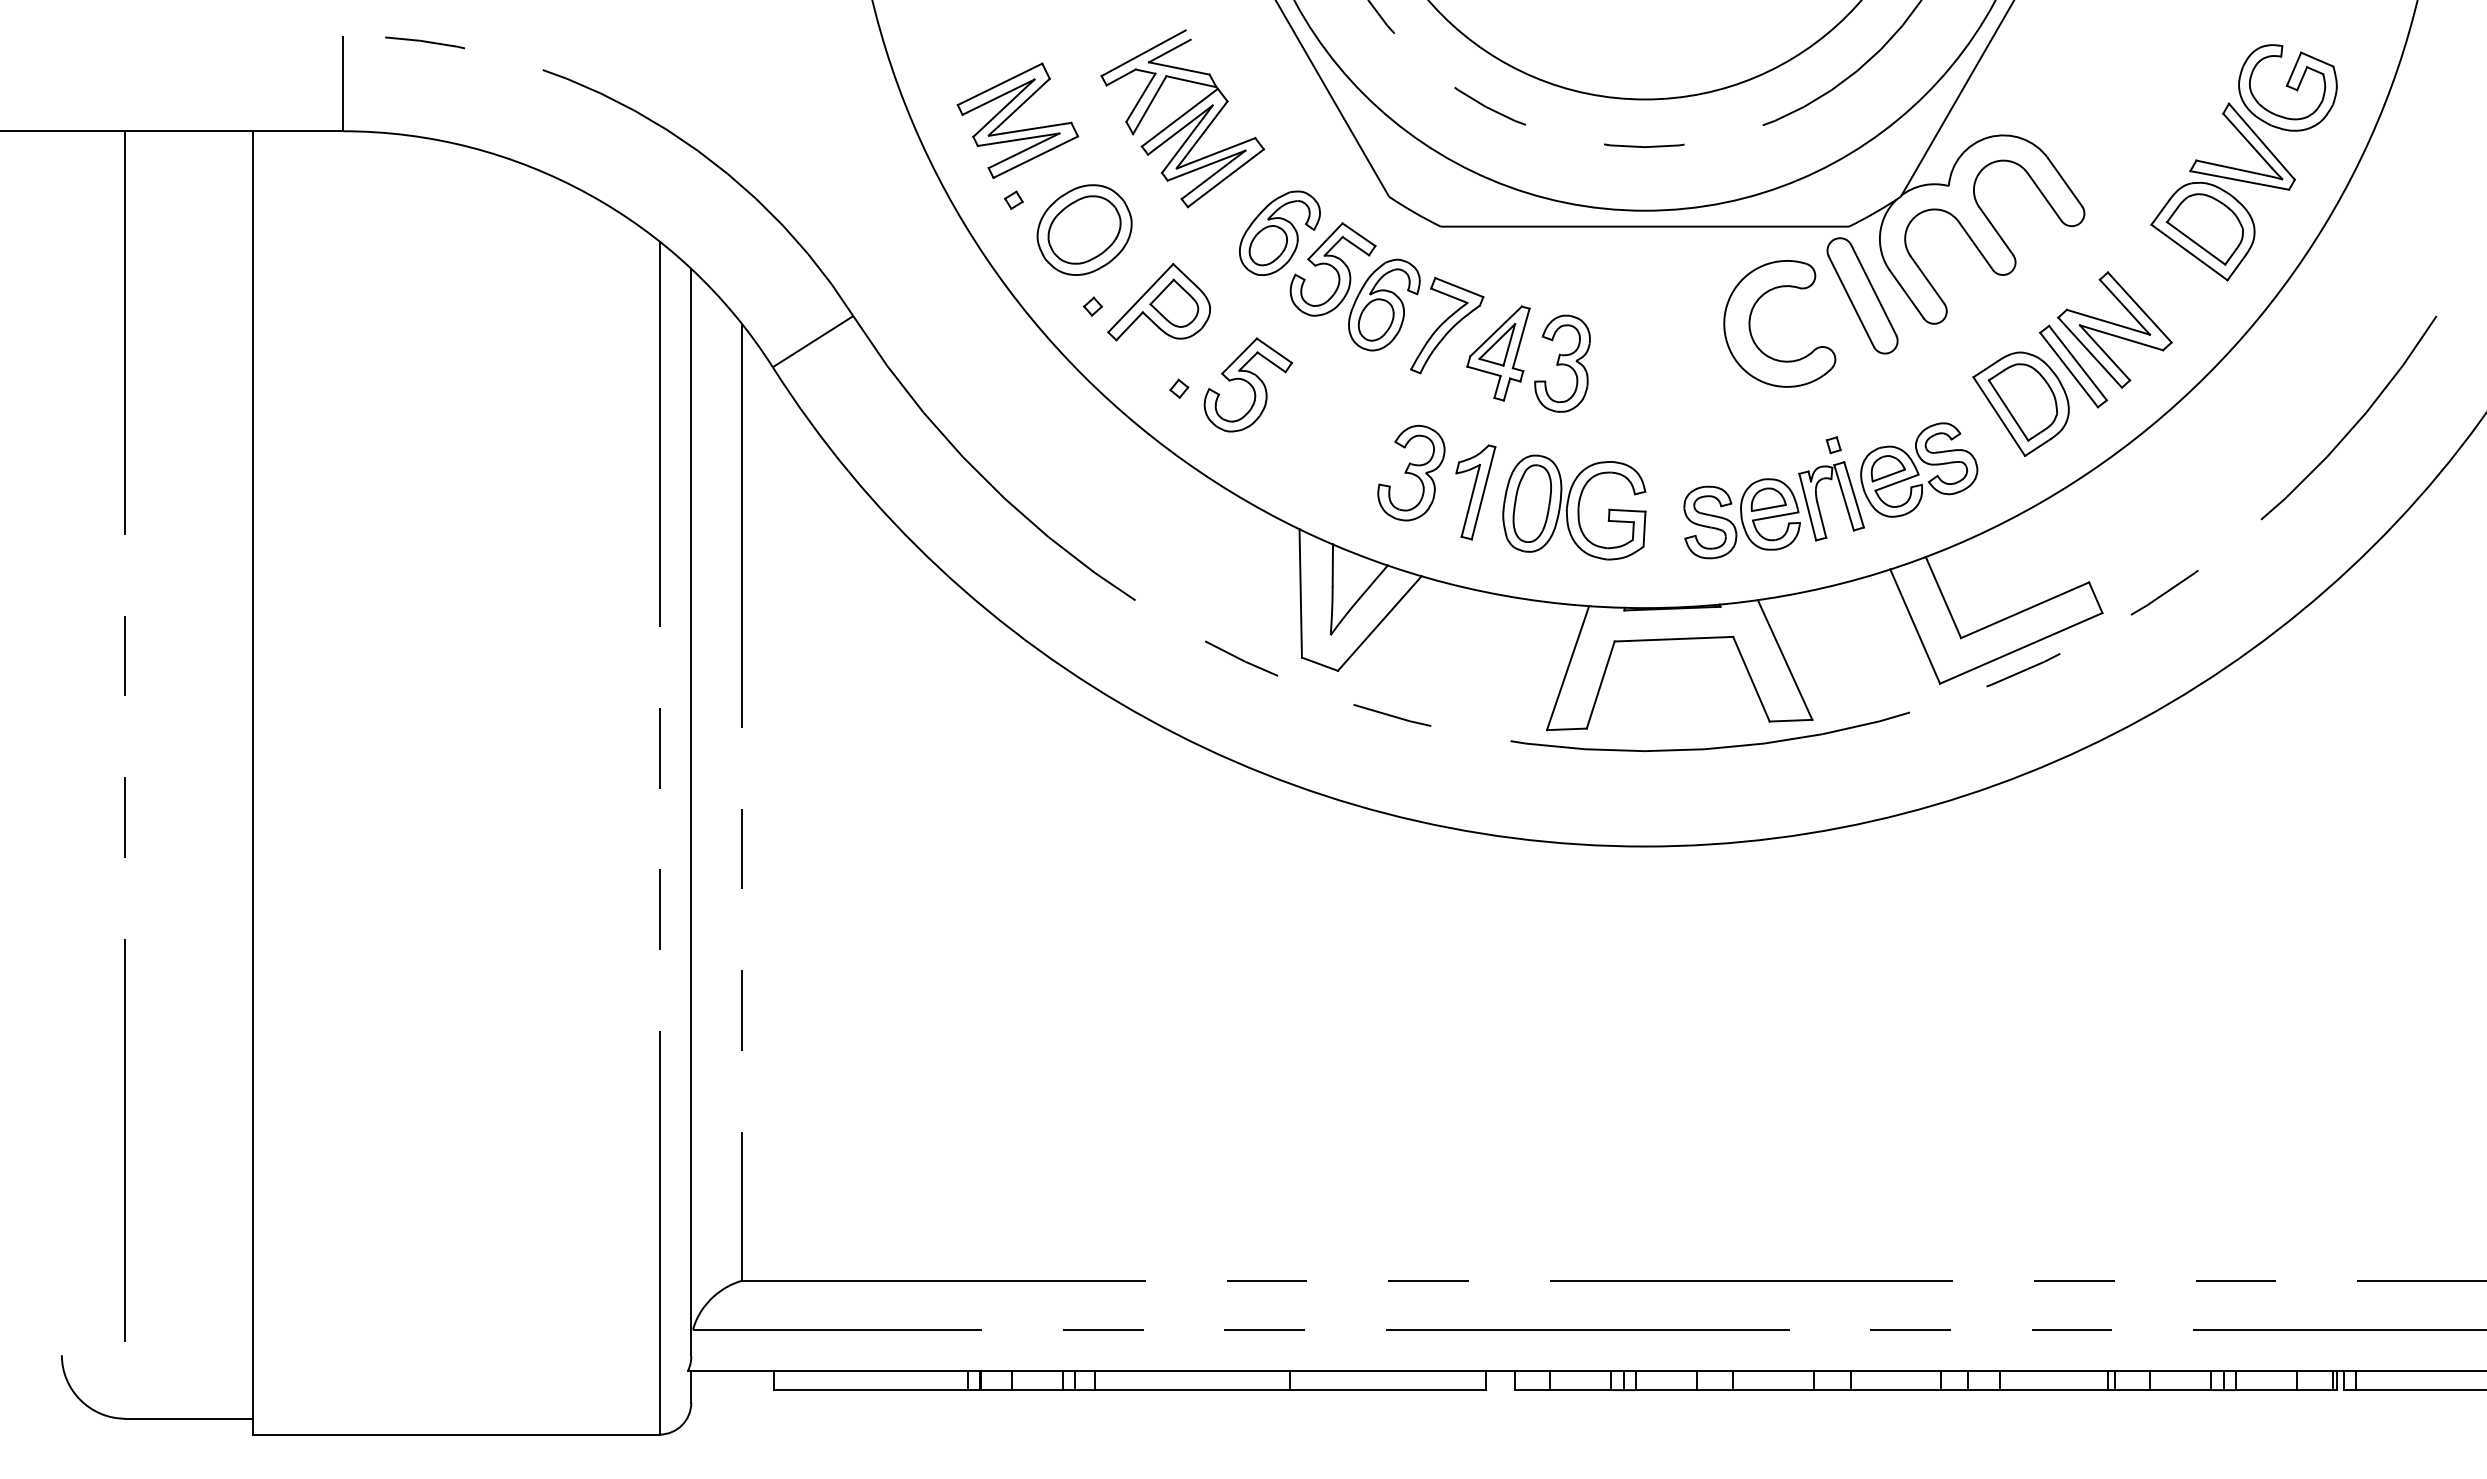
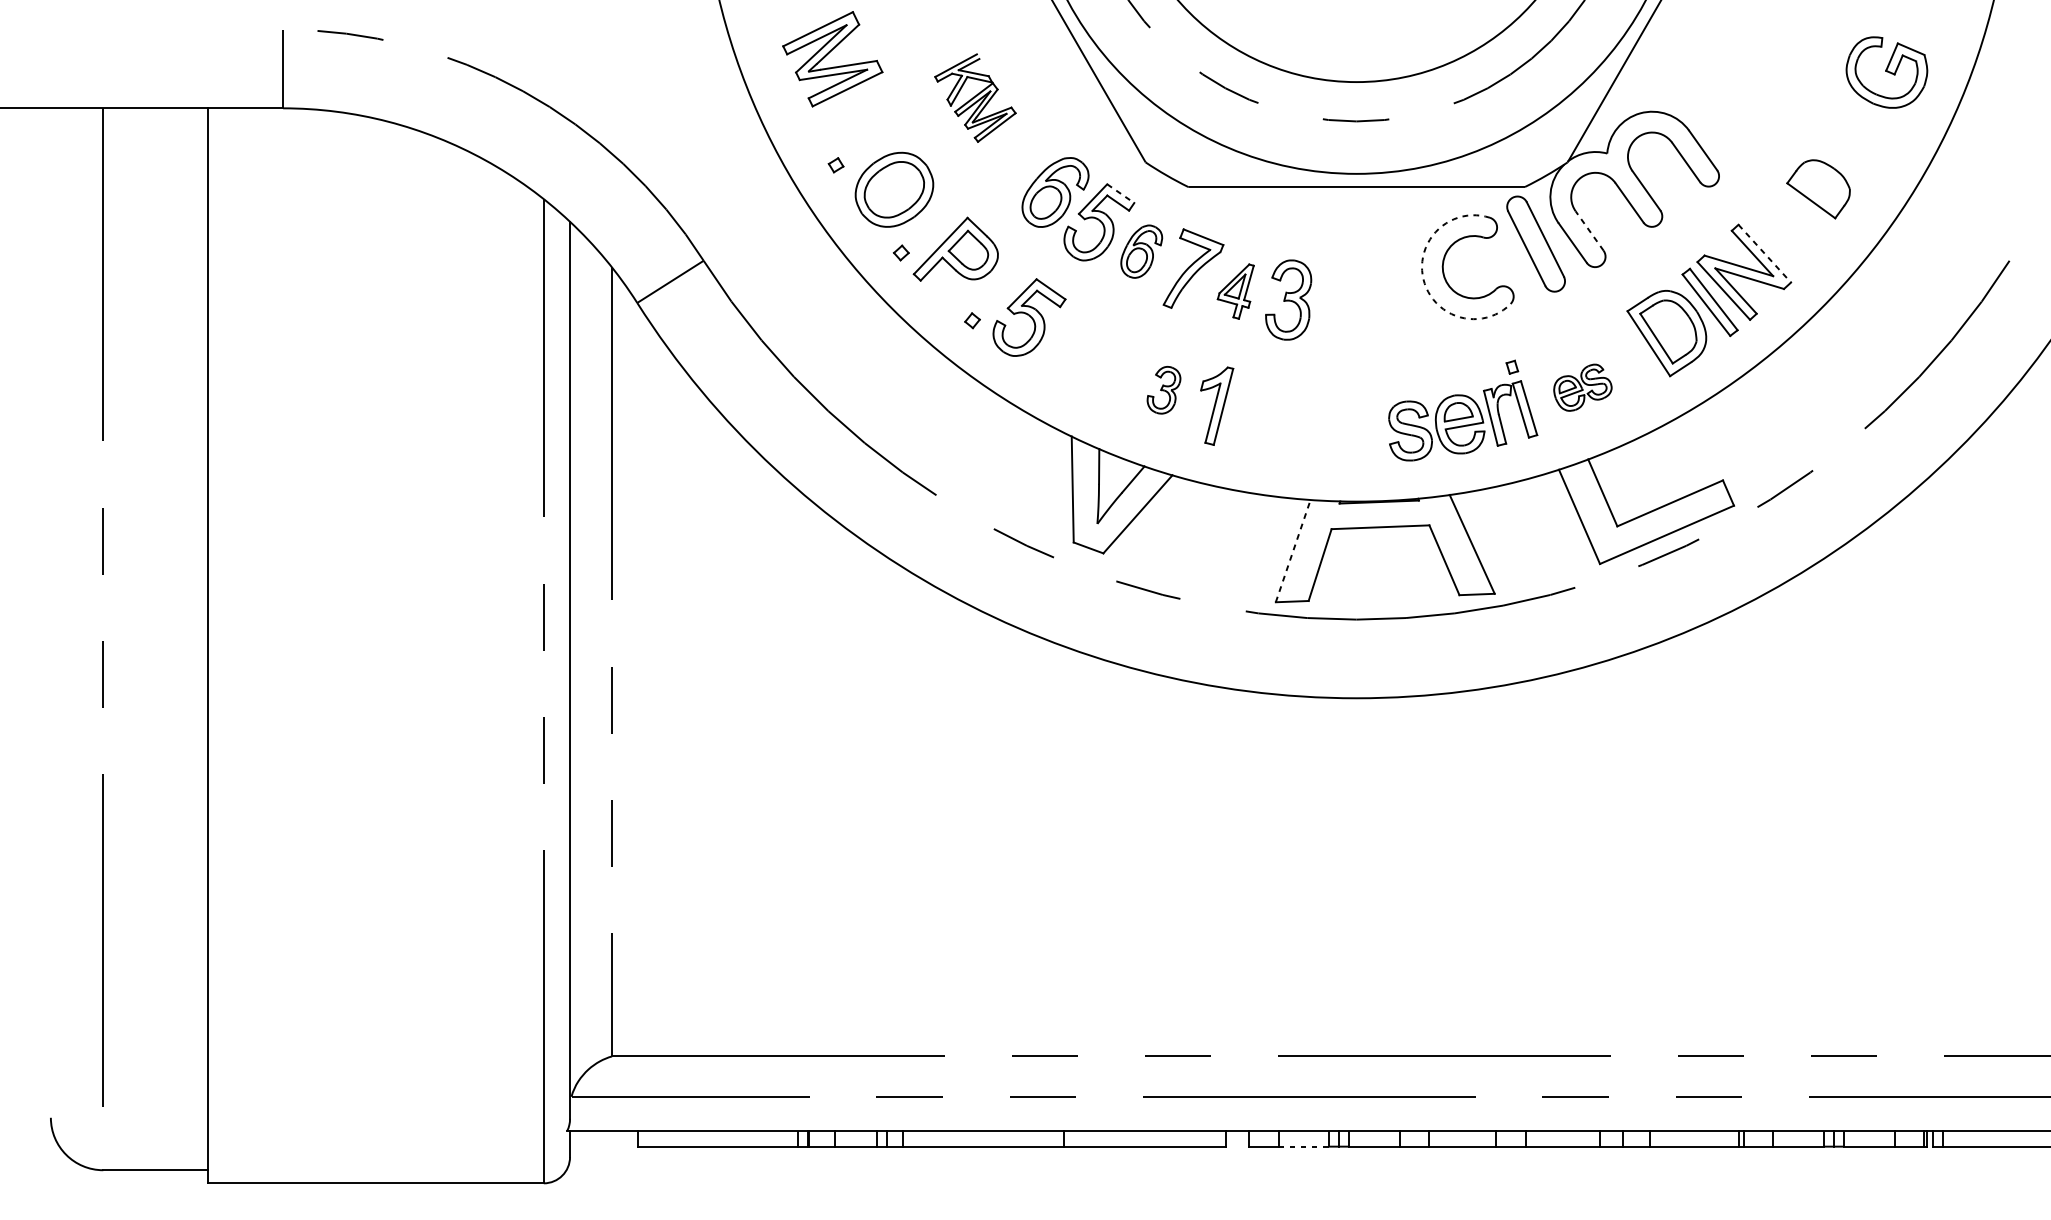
part: (1012, 114) -> (828, 54), moved
part: (1182, 118) -> (975, 97), size x0.6
part: (2222, 191) -> (1832, 158), removed
line: (1359, 234) -> (1121, 193), solid -> dashed
line: (1927, 279) -> (1589, 230), solid -> dashed
part: (1384, 304) -> (1141, 251), size x0.7
line: (2140, 307) -> (1765, 253), solid -> dashed
arc: (1726, 338) -> (1423, 279), solid -> dashed
part: (1498, 353) -> (1235, 291), size x0.7
part: (1919, 469) -> (1583, 387), size x0.6
part: (1411, 472) -> (1164, 389), size x0.6
part: (1574, 507) -> (1298, 418), removed
line: (1568, 667) -> (1293, 550), solid -> dashed
line: (1580, 1390) -> (1303, 1146), solid -> dashed

